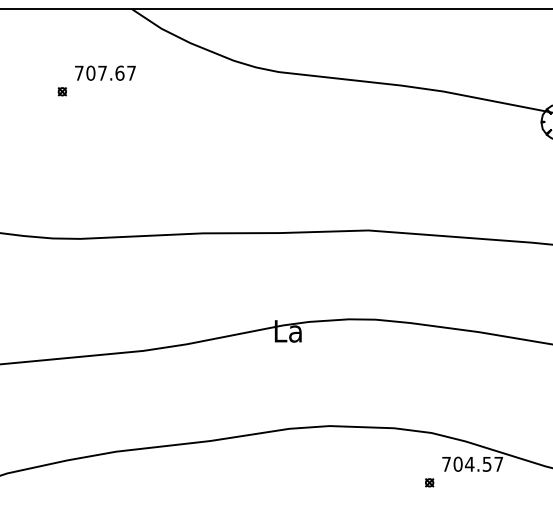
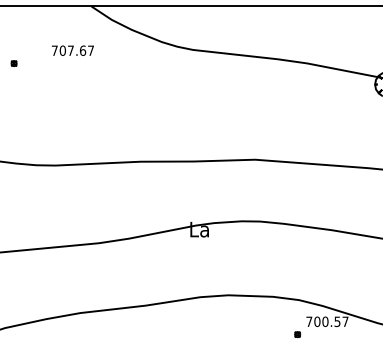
part: (61, 91) -> (13, 63), moved
text: (469, 463) -> (325, 321), 704.57 -> 700.57

